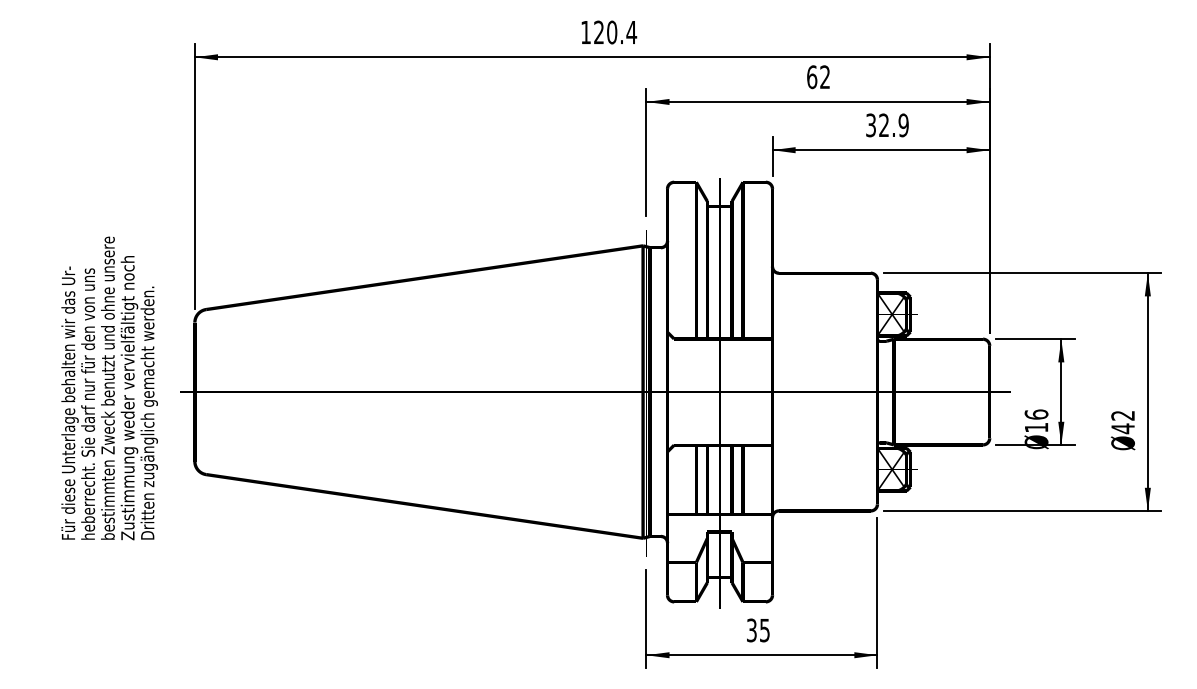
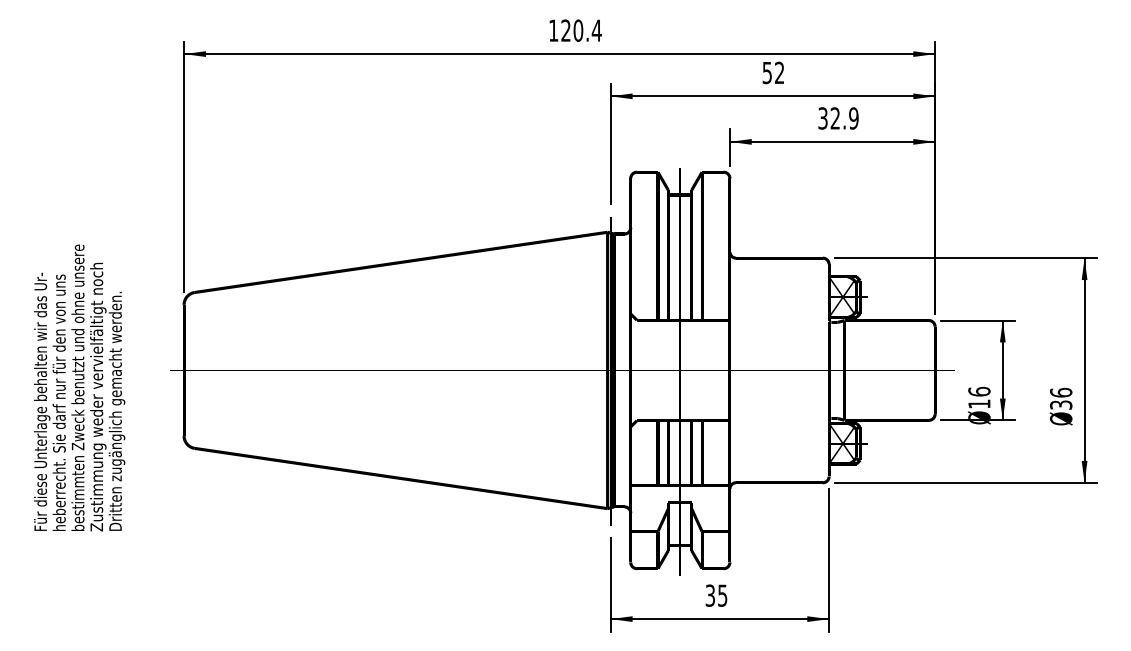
text: (812, 76) -> (767, 72), 62 -> 52
text: (109, 387) -> (79, 387), moved
text: (1123, 421) -> (1061, 398), 42 -> 36

